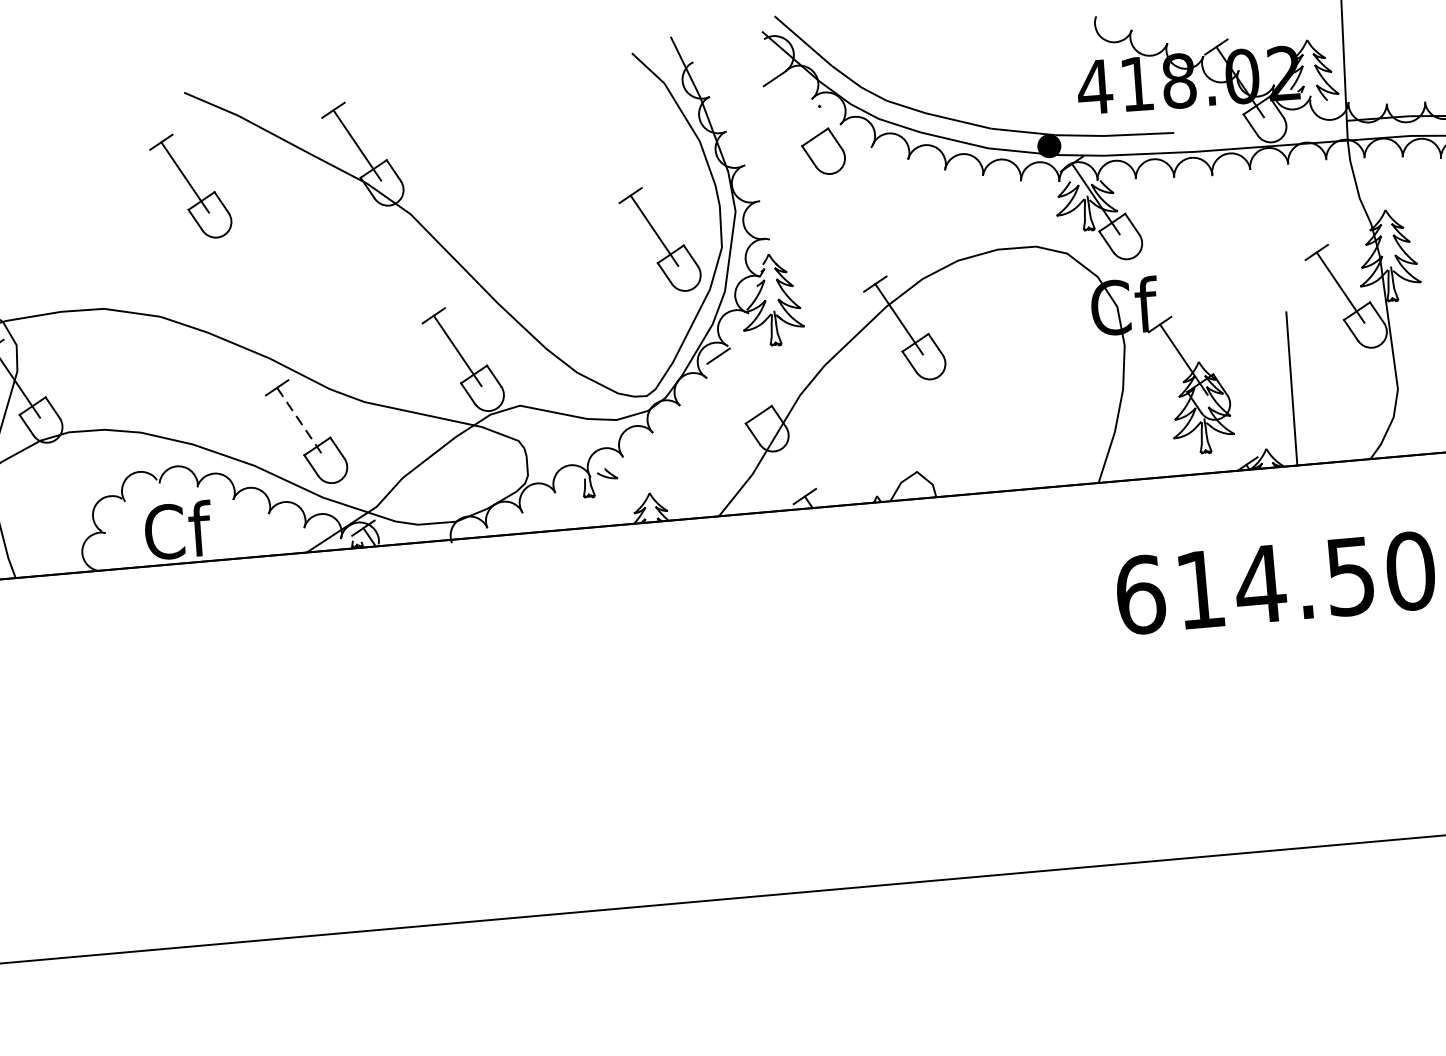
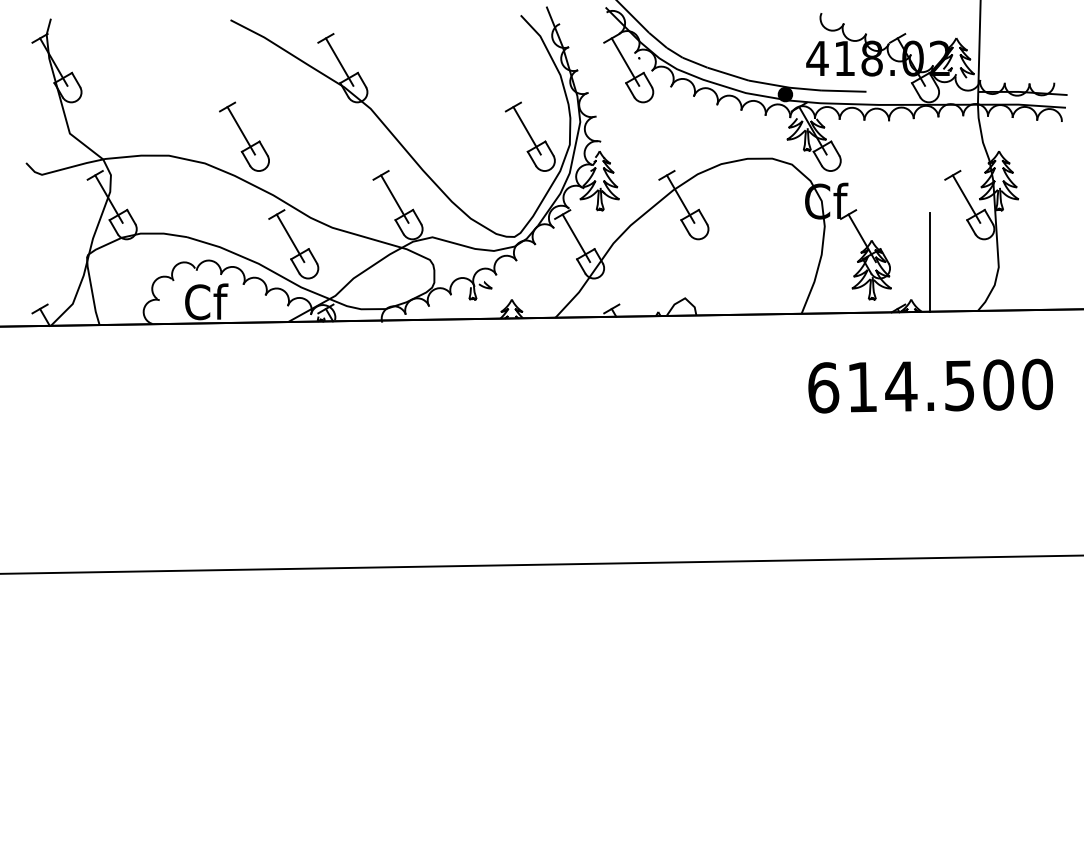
line: (798, 112) -> (625, 61), added
part: (190, 185) -> (244, 136), moved
line: (742, 391) -> (576, 238), added
line: (300, 423) -> (290, 238), dashed -> solid

